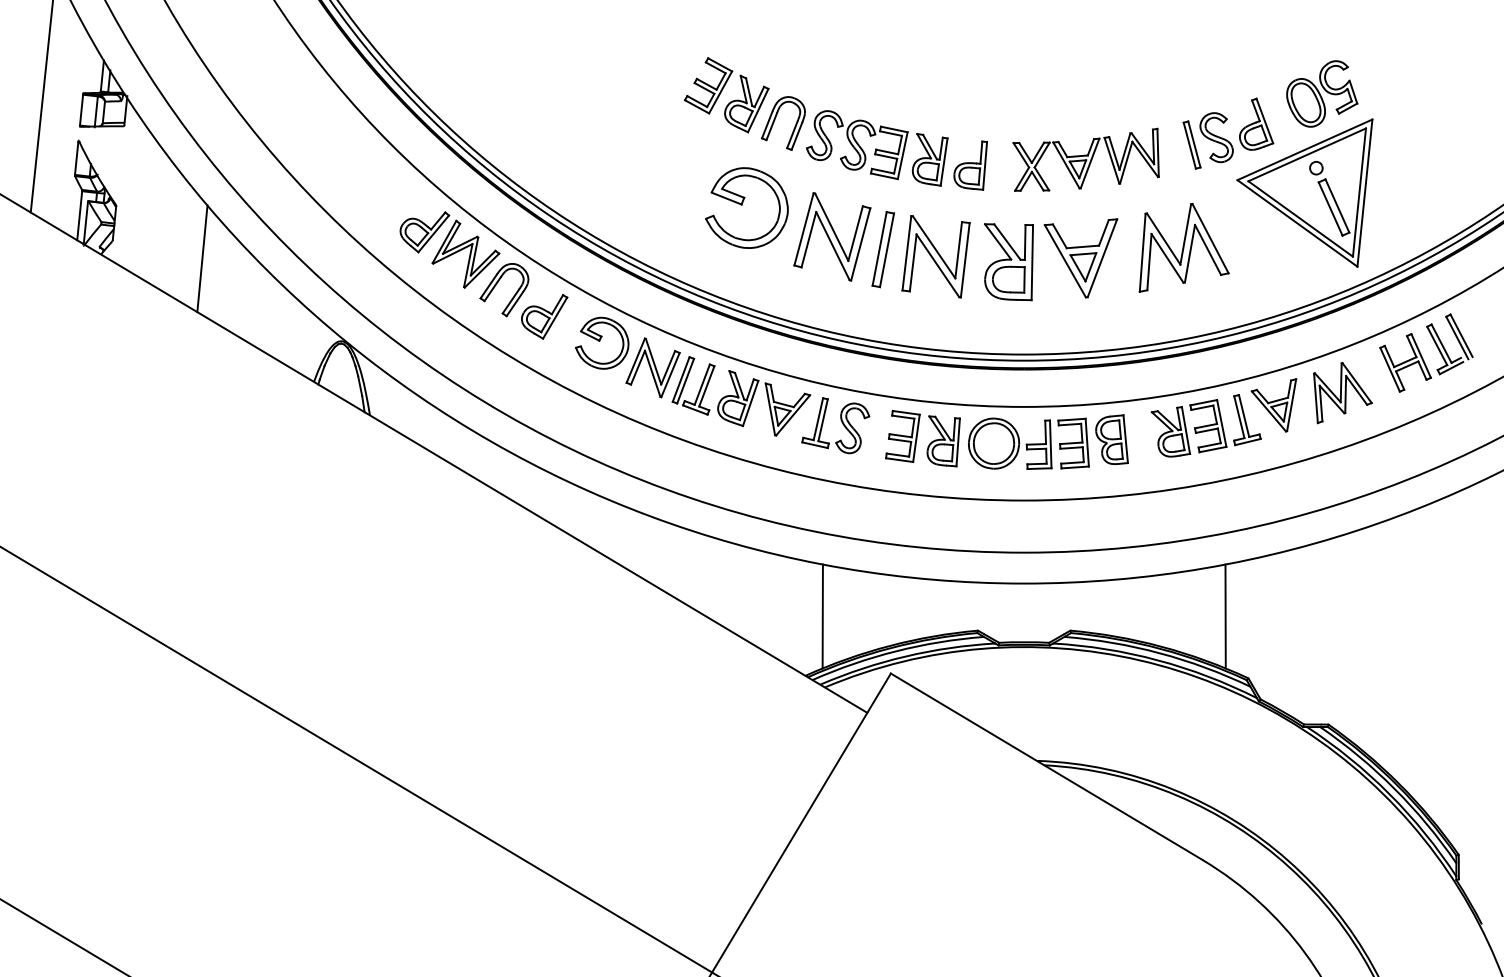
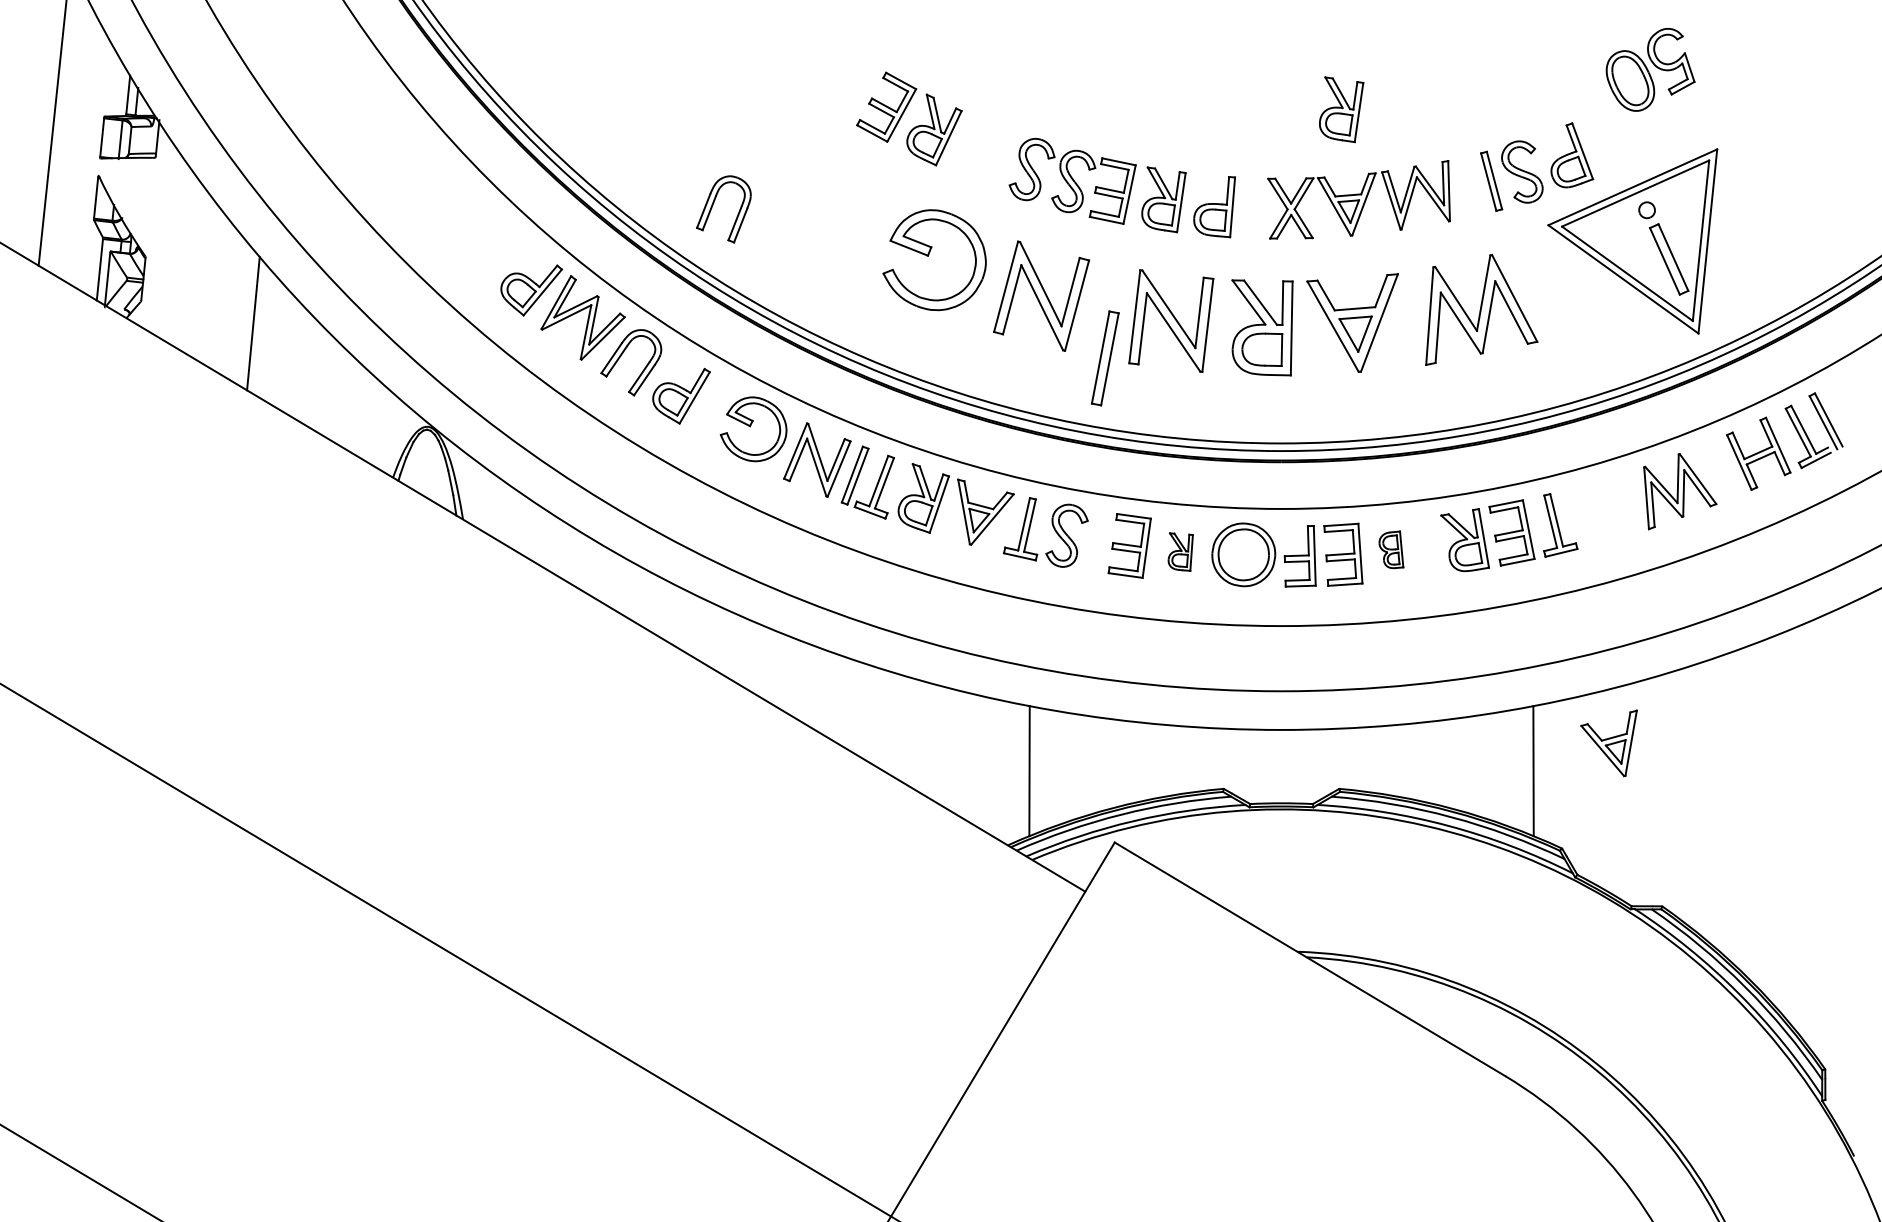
part: (1071, 87) -> (1340, 109), added
part: (1322, 93) -> (1650, 69), moved
part: (775, 120) -> (713, 205), moved
part: (882, 249) -> (1104, 358), moved
part: (1273, 405) -> (1608, 743), moved
part: (1111, 439) -> (1390, 549), size x0.6
part: (943, 441) -> (1180, 552), size x0.6

